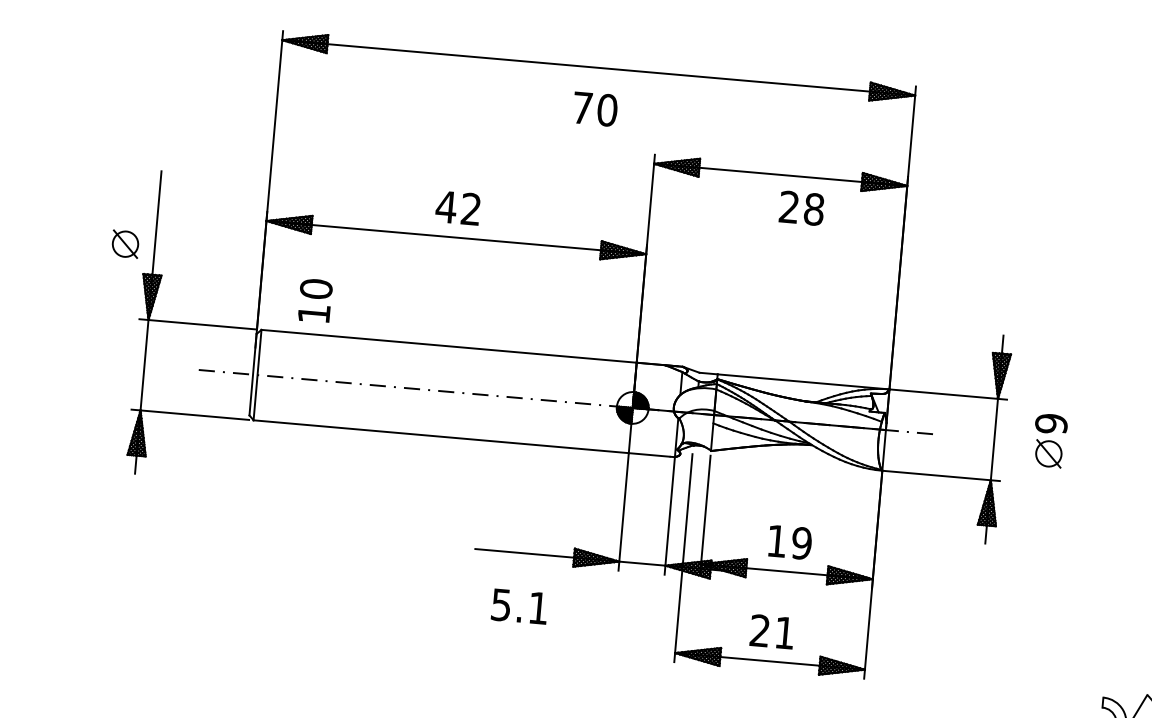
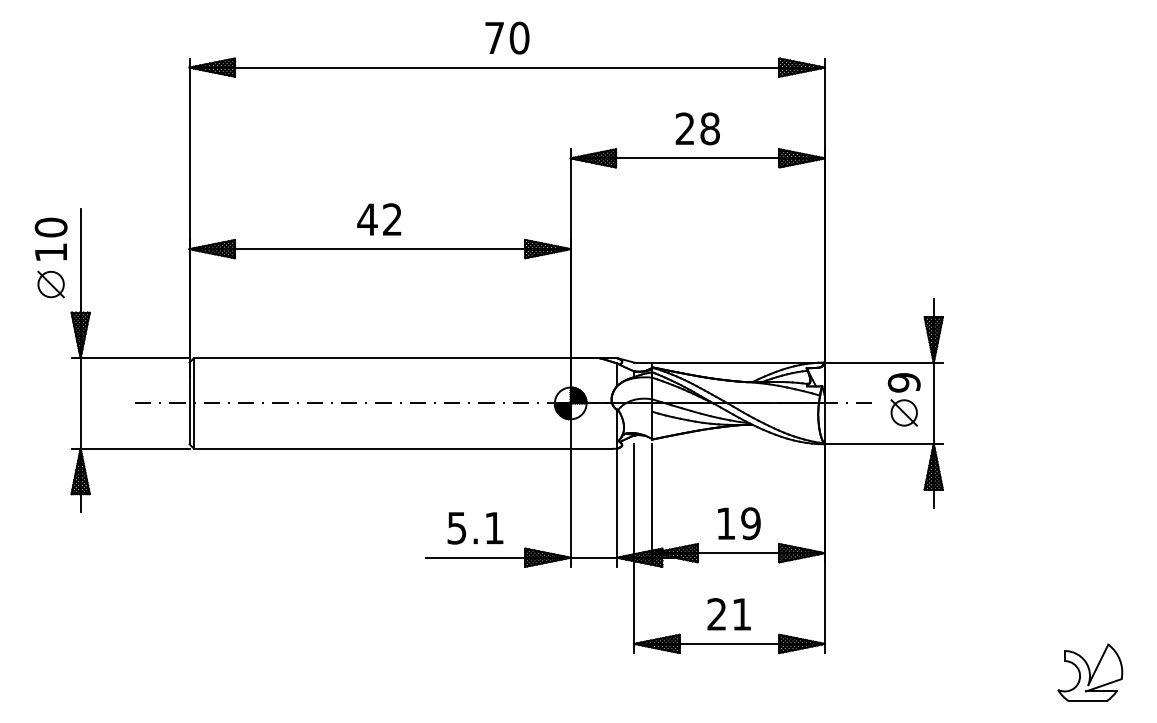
text: (595, 108) -> (507, 37), moved
text: (801, 207) -> (697, 128), moved
text: (314, 299) -> (50, 238), moved
part: (1049, 440) -> (903, 399), moved
text: (519, 606) -> (475, 528), moved

